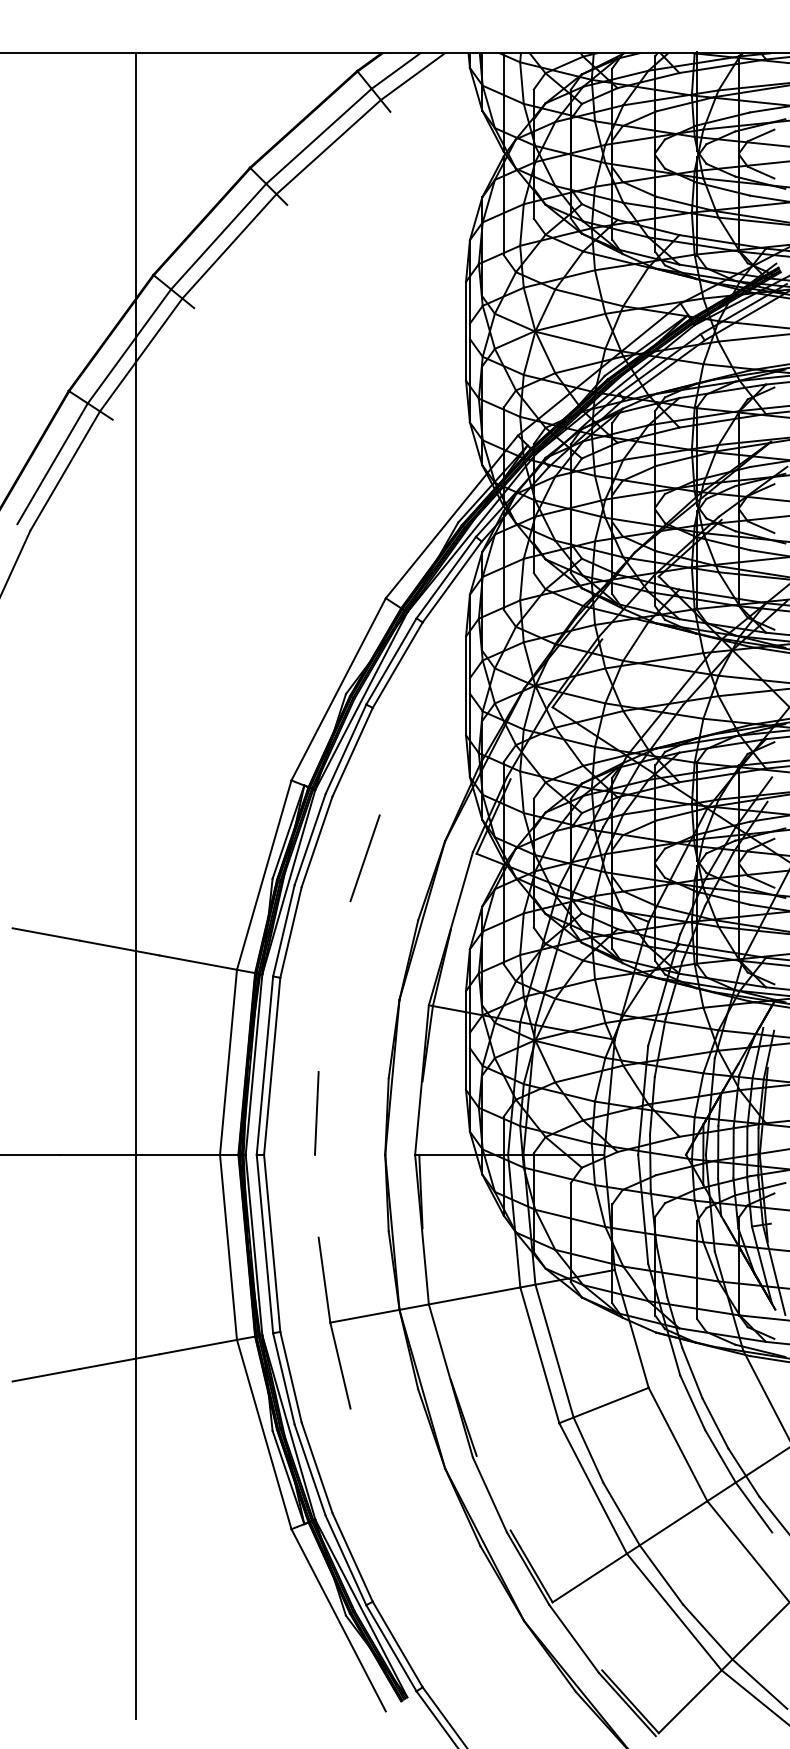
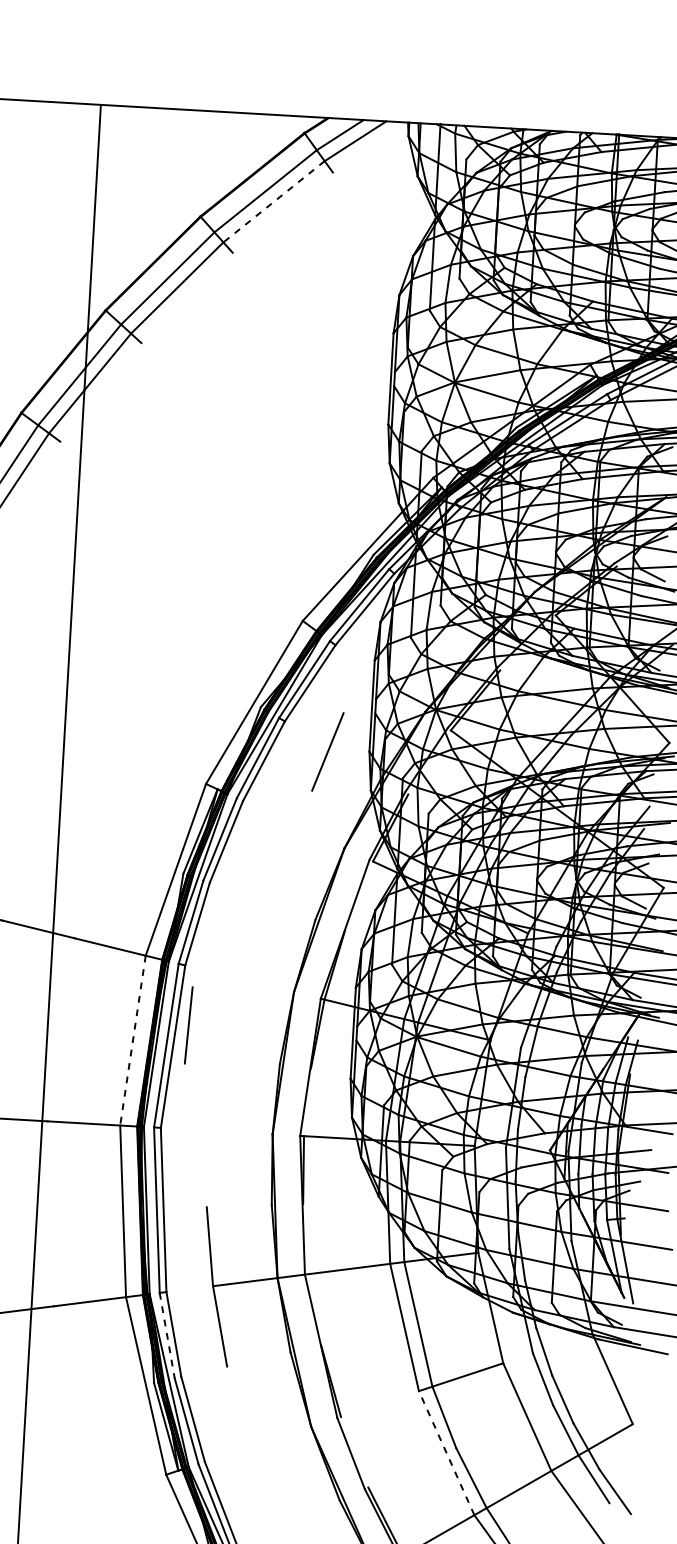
line: (328, 147) -> (273, 202), solid -> dashed
line: (364, 858) -> (327, 752), moved
line: (228, 1062) -> (132, 1040), solid -> dashed
line: (316, 1113) -> (188, 1025), moved
line: (283, 1378) -> (166, 1335), solid -> dashed
line: (593, 1488) -> (447, 1453), solid -> dashed

